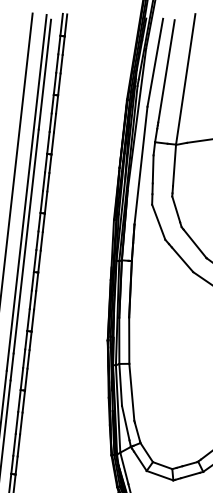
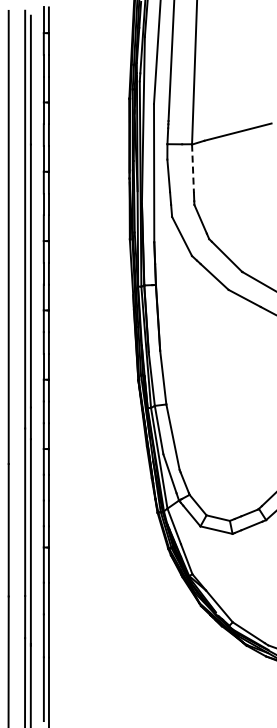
line: (174, 166) -> (193, 169), solid -> dashed

